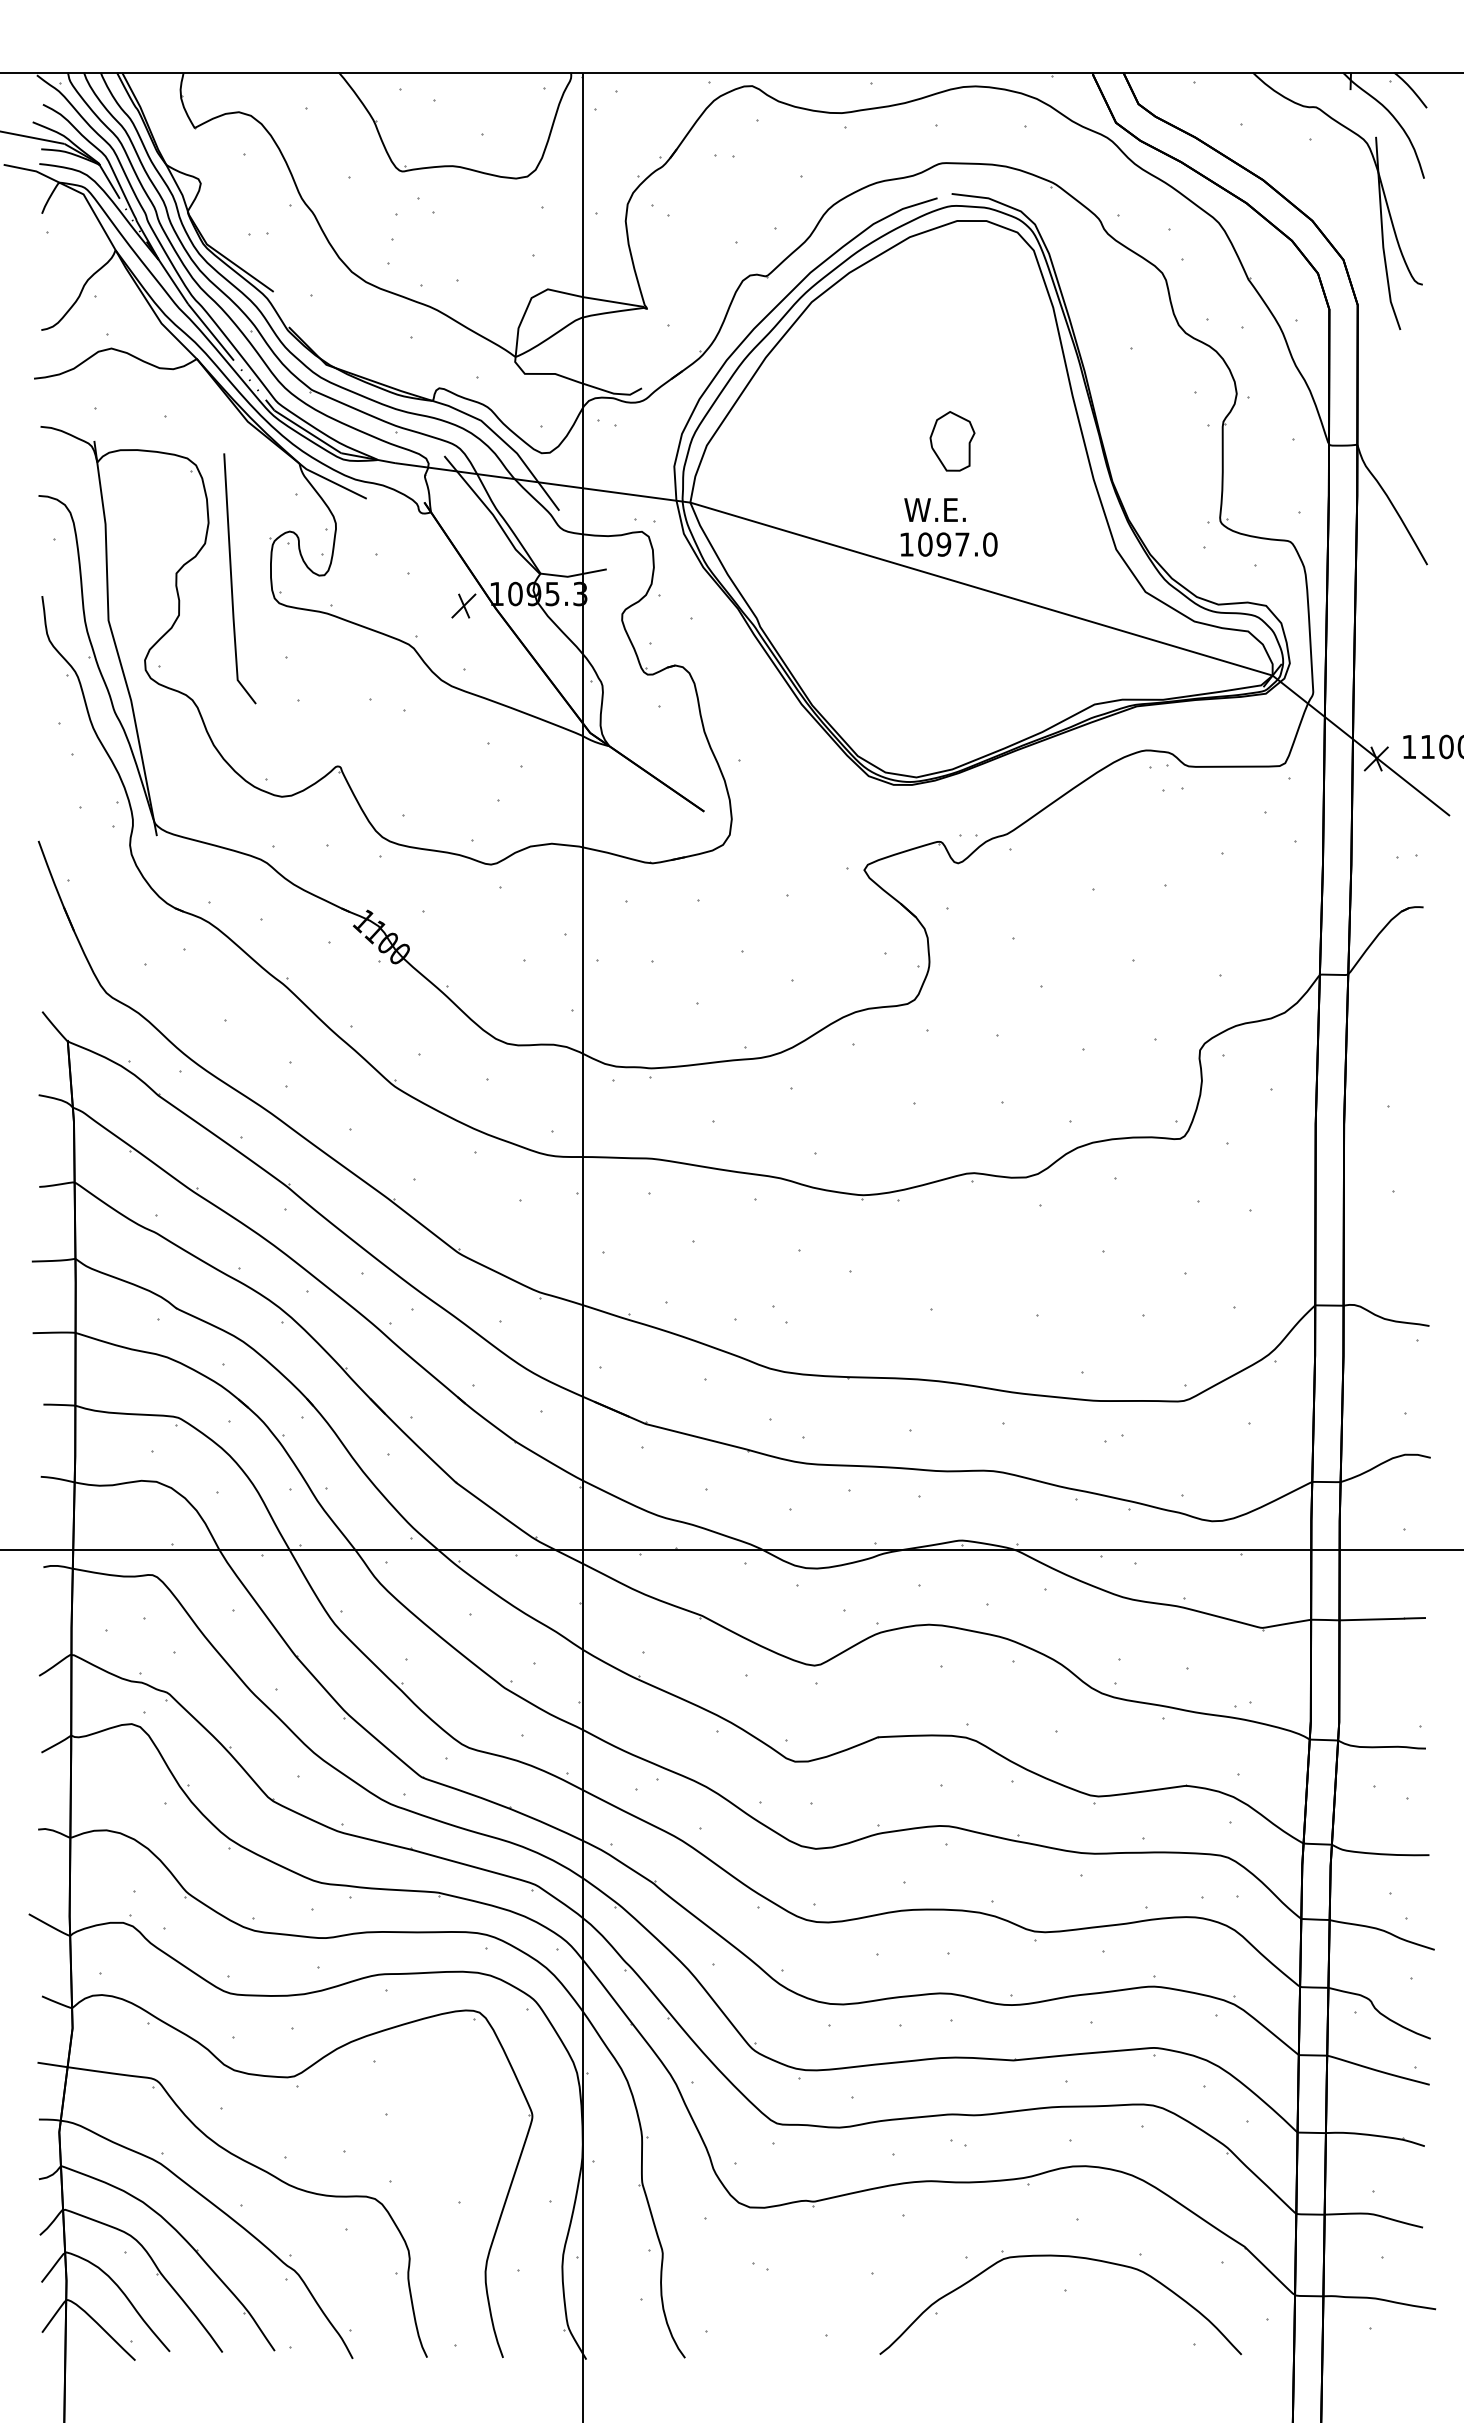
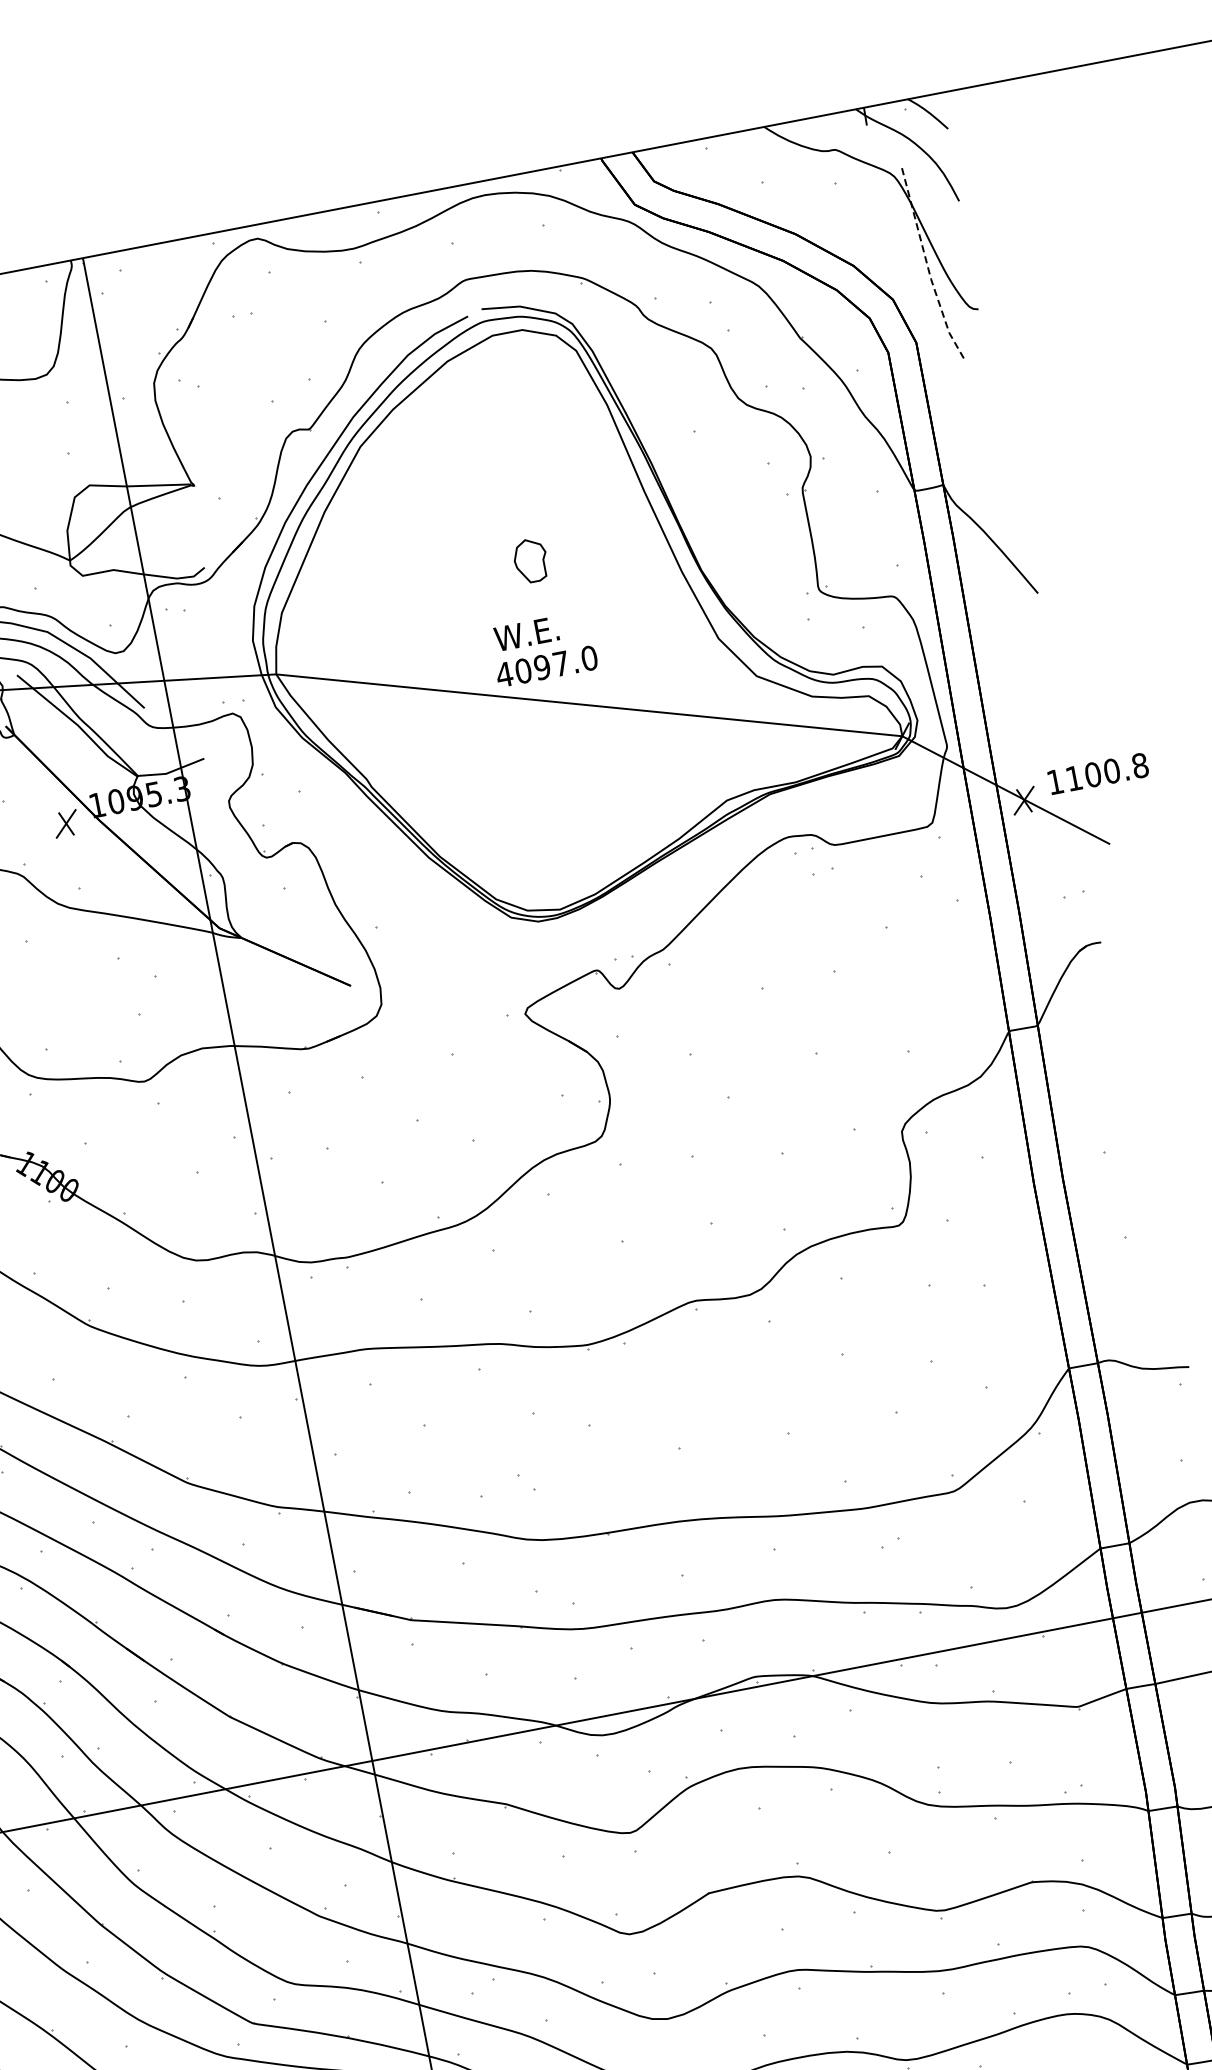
line: (1382, 235) -> (927, 267), solid -> dashed
part: (952, 441) -> (530, 560), size x0.7
text: (906, 544) -> (504, 674), 1097.0 -> 4097.0

